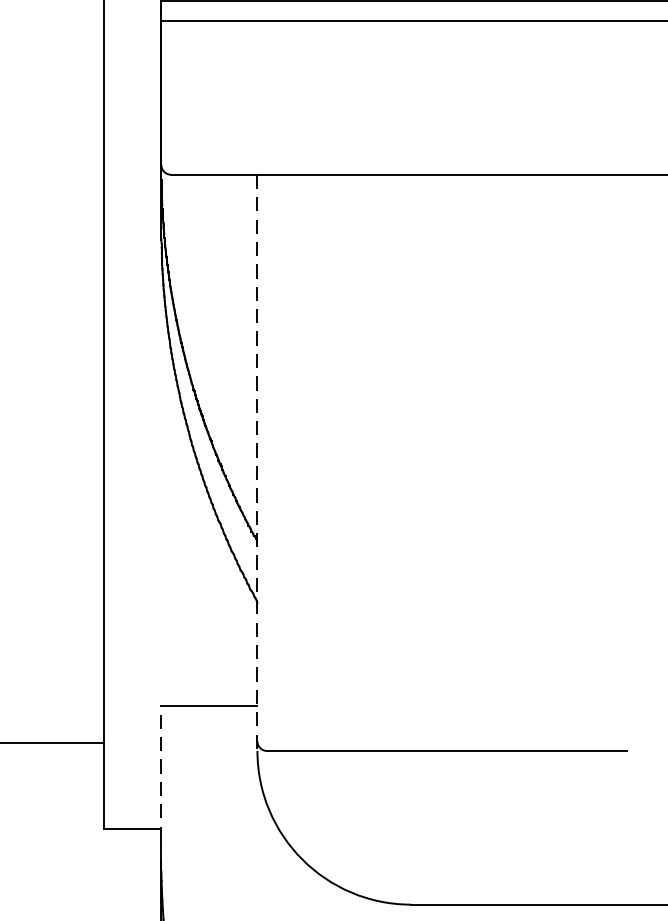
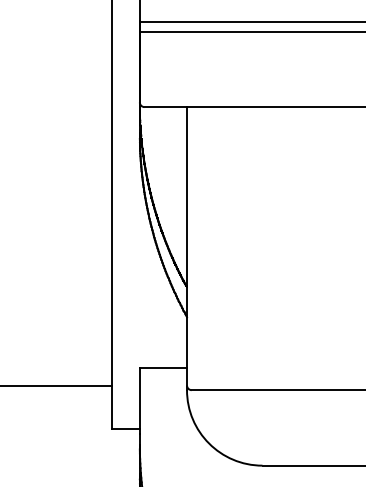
line: (258, 462) -> (187, 248), dashed -> solid
line: (160, 771) -> (139, 400), dashed -> solid

